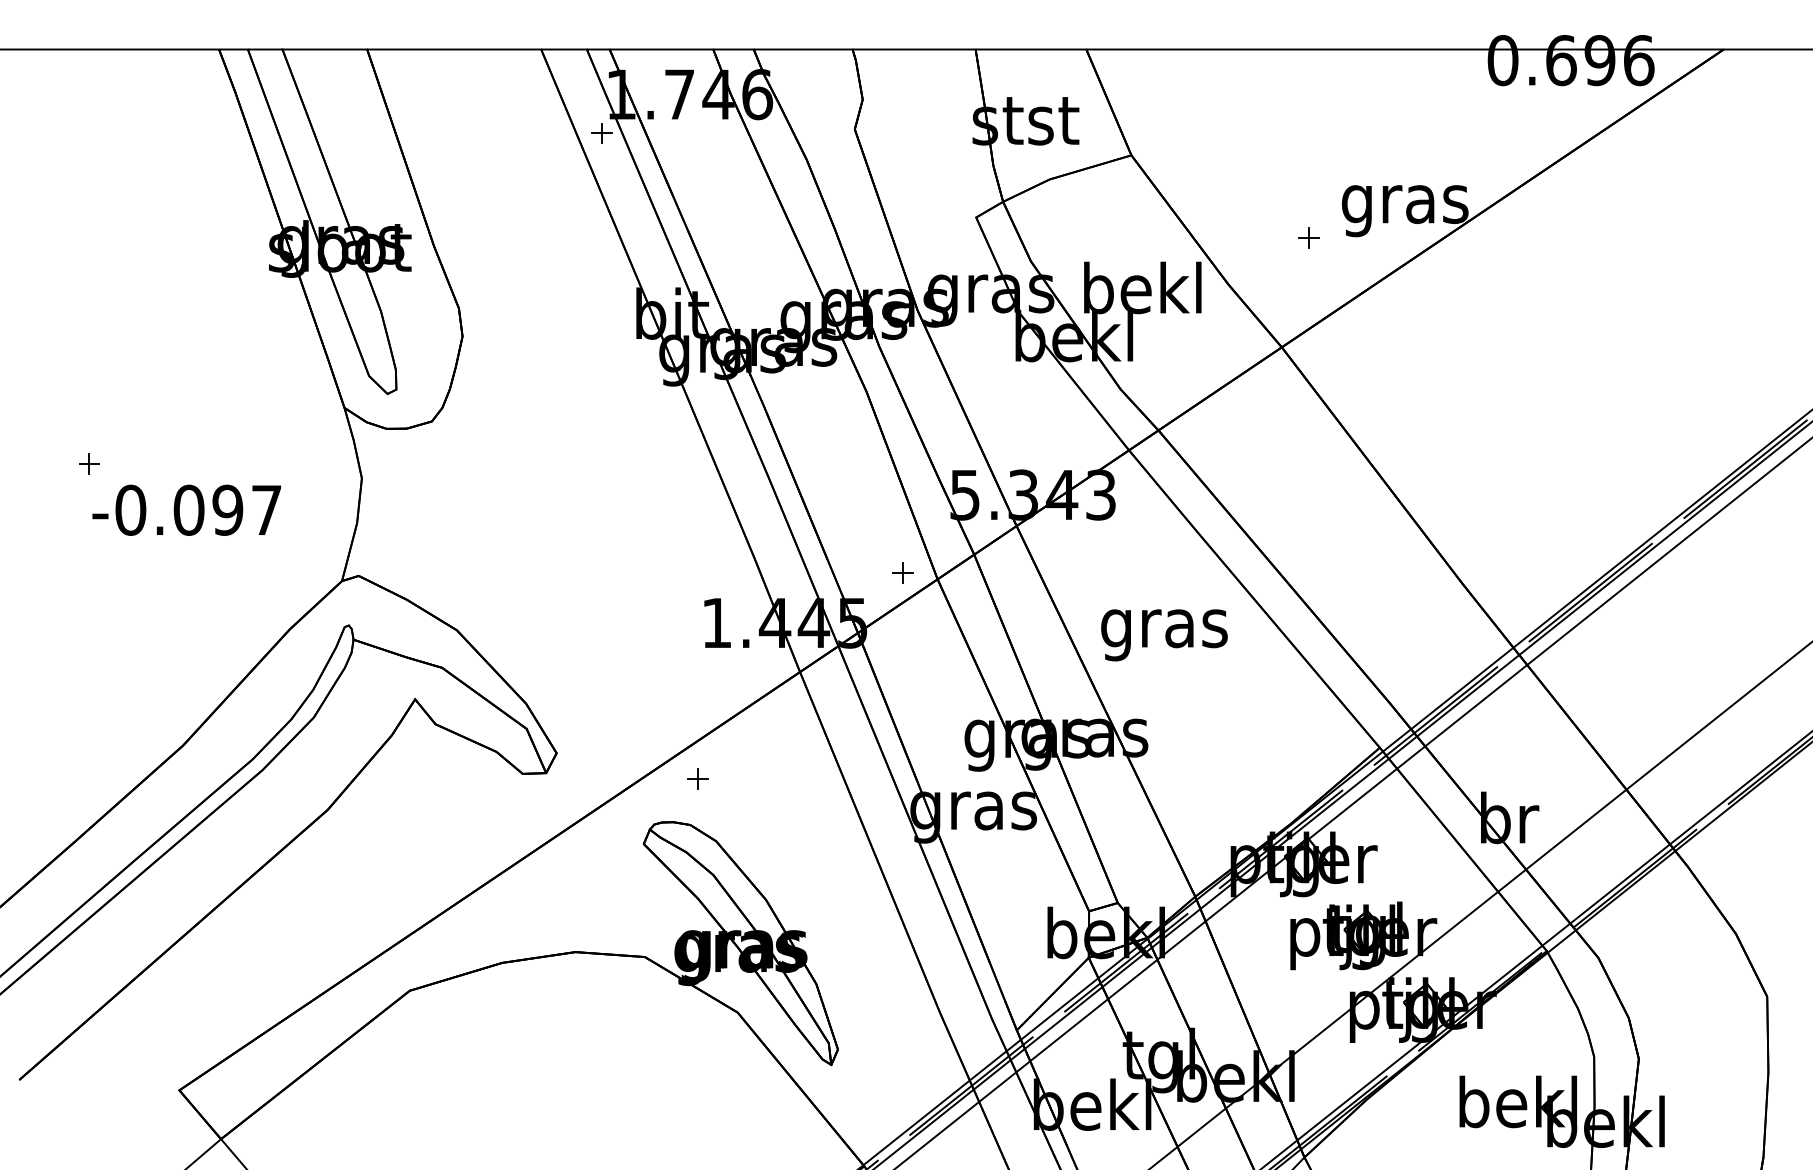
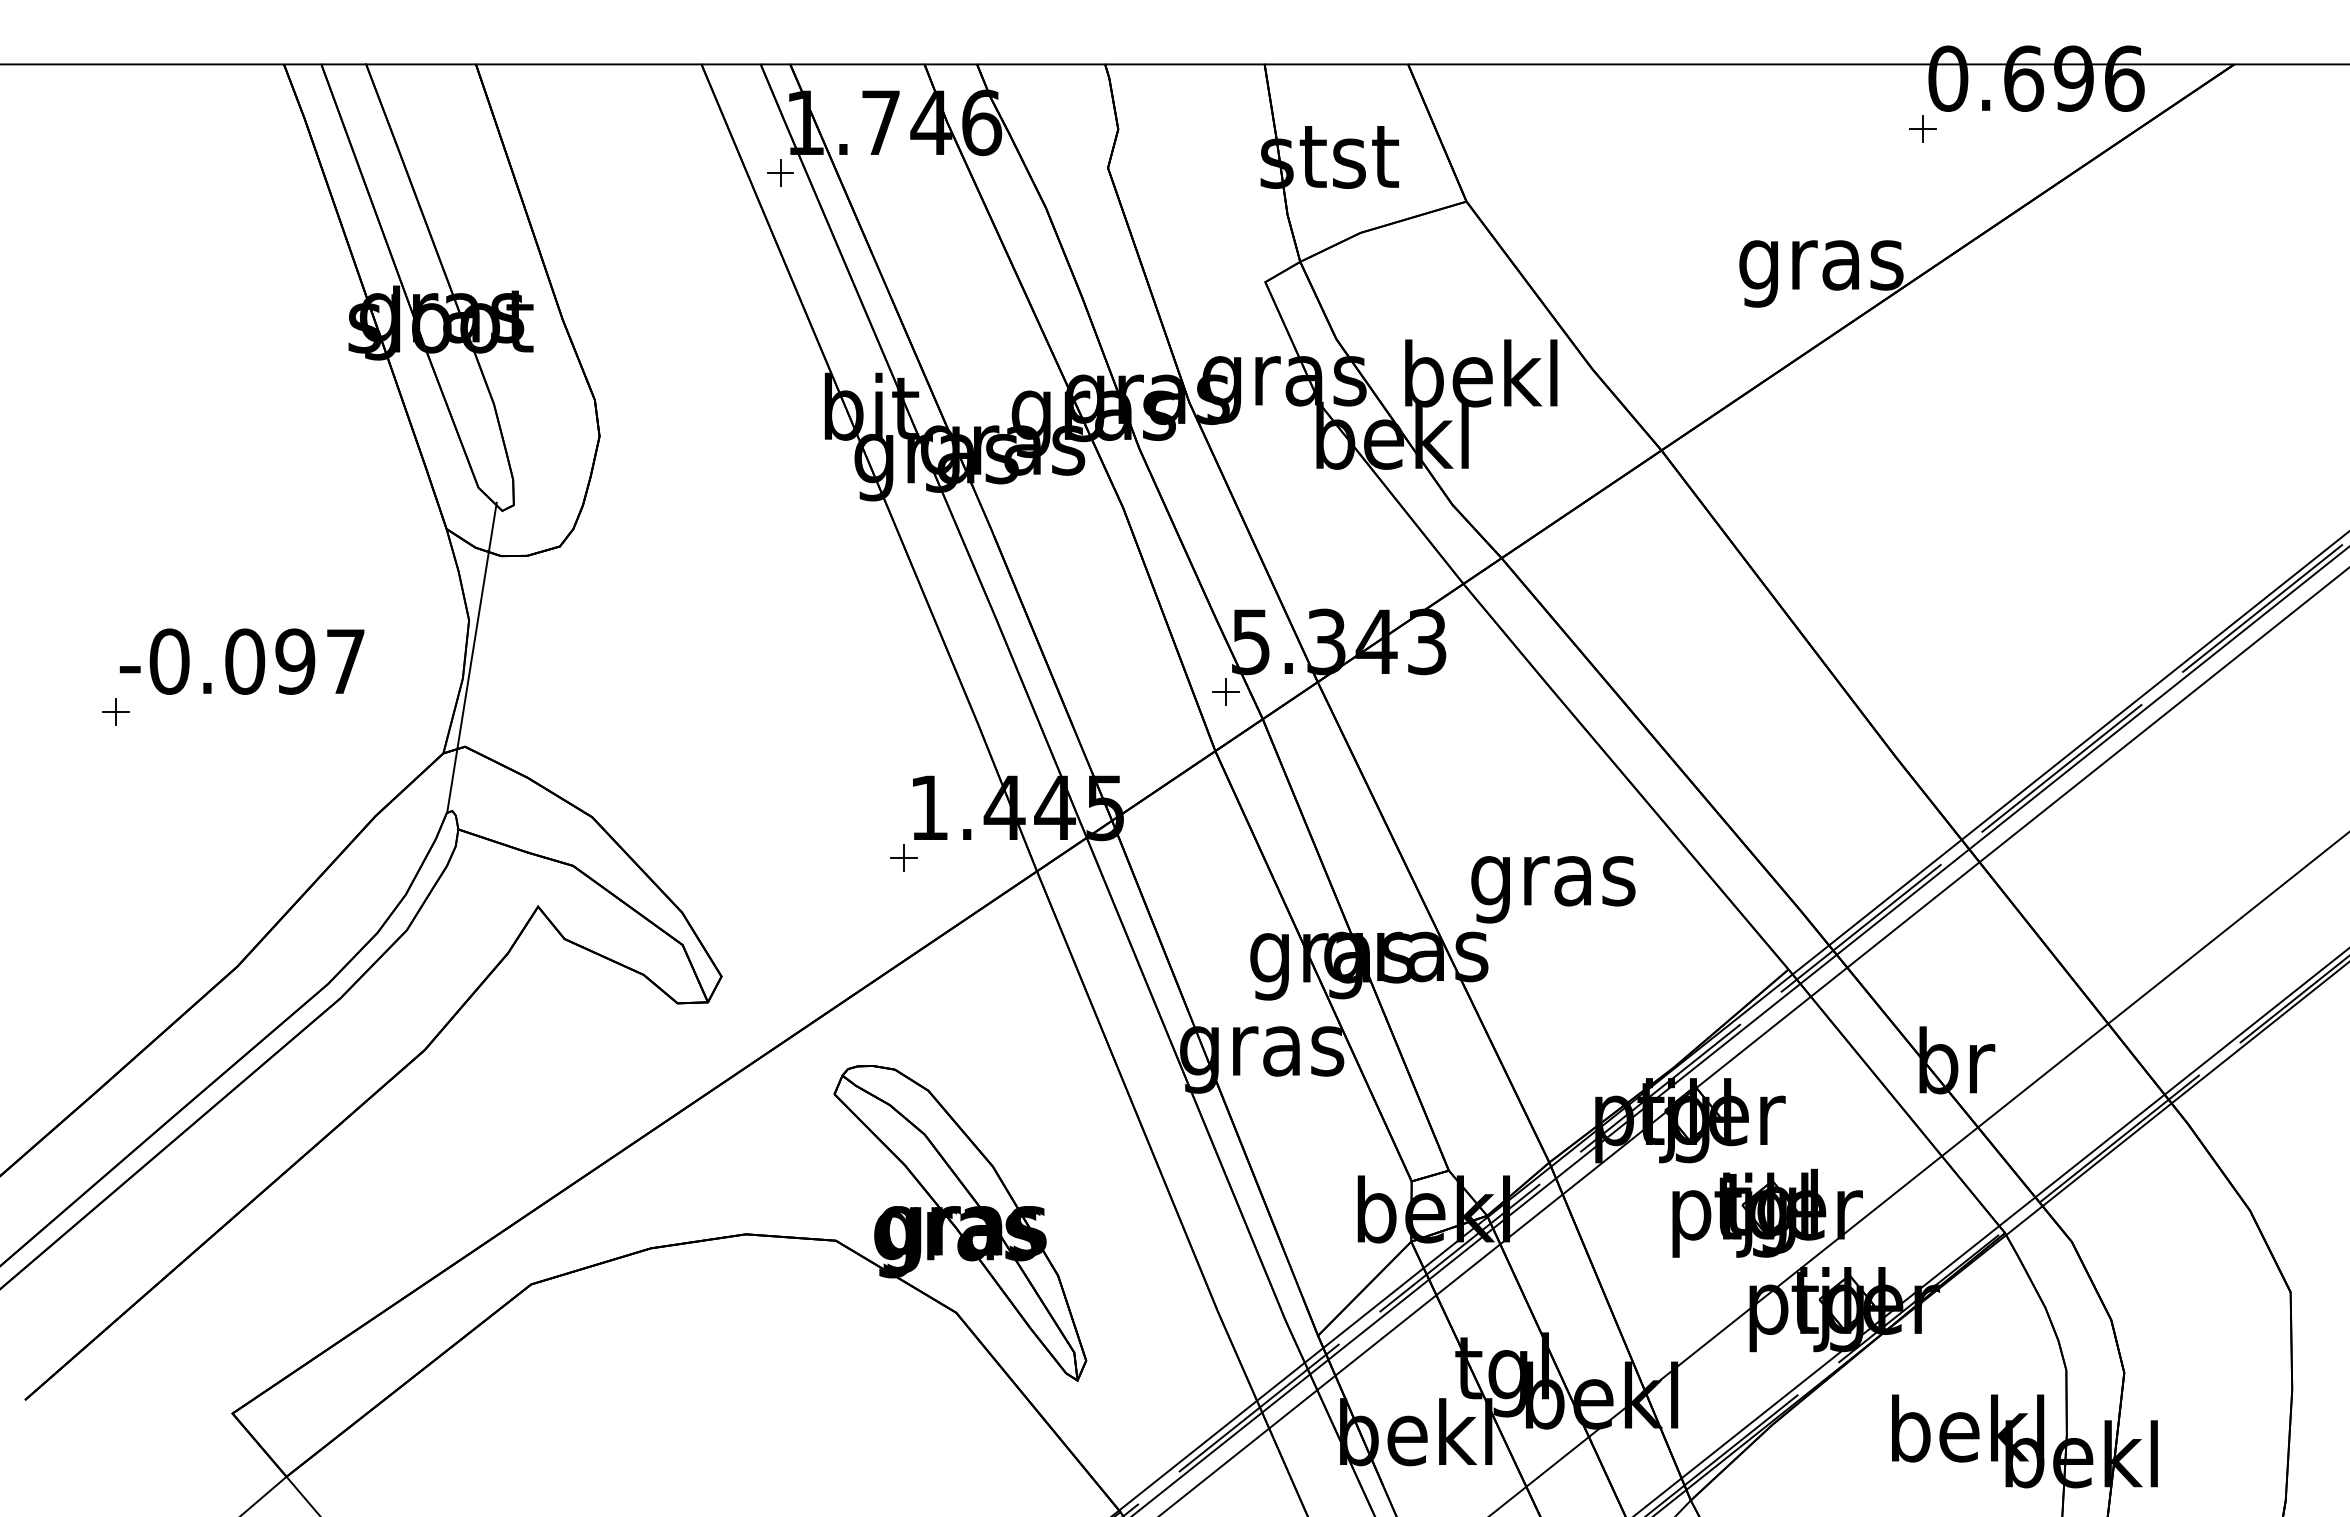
part: (1308, 237) -> (1922, 128), moved
part: (89, 463) -> (115, 711), moved
line: (363, 506) -> (471, 656), added
part: (903, 572) -> (1225, 691), moved
text: (1164, 635) -> (1553, 889), moved
part: (697, 778) -> (903, 857), moved

